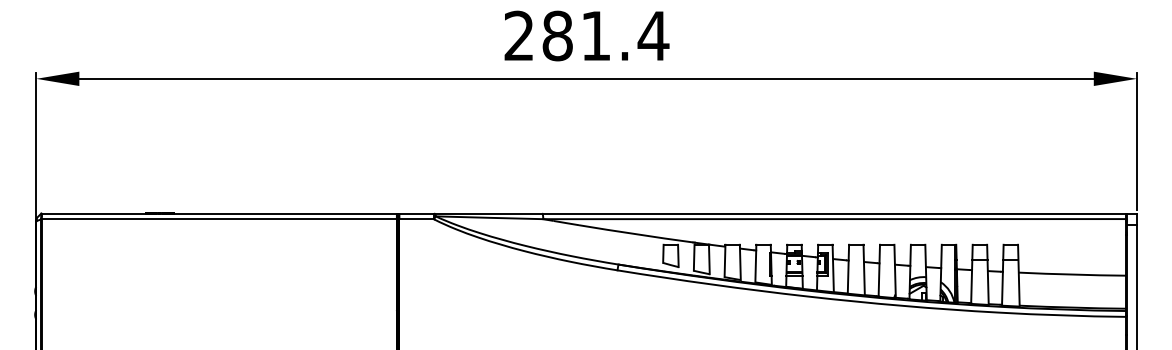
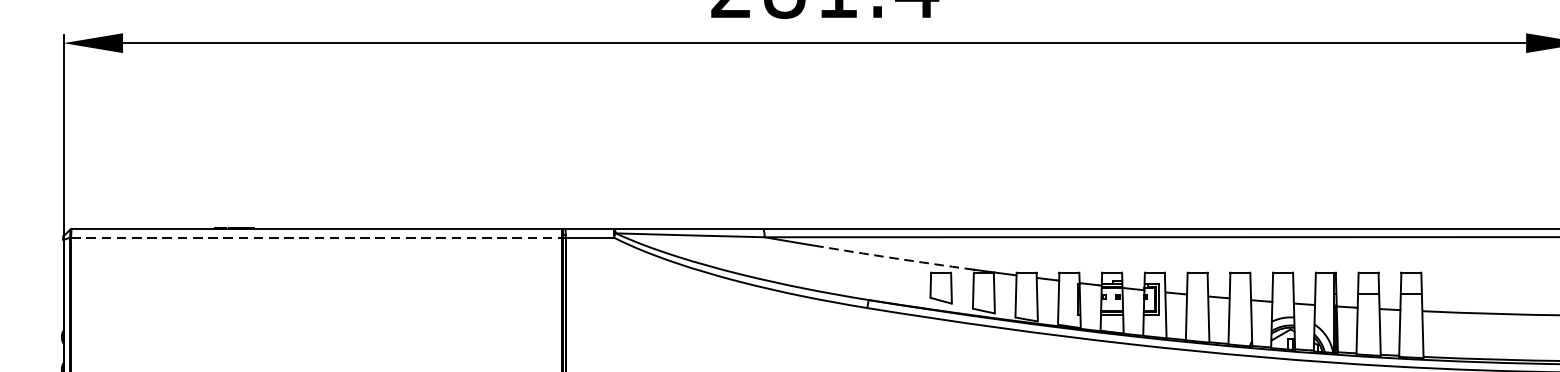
line: (219, 219) -> (316, 237), solid -> dashed
arc: (636, 234) -> (893, 258), solid -> dashed

